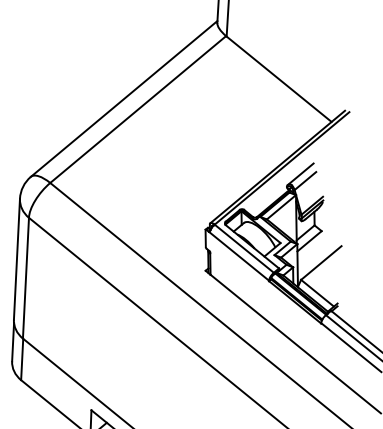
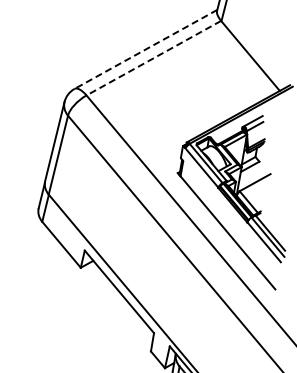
line: (123, 99) -> (145, 49), solid -> dashed
line: (137, 110) -> (153, 58), solid -> dashed

